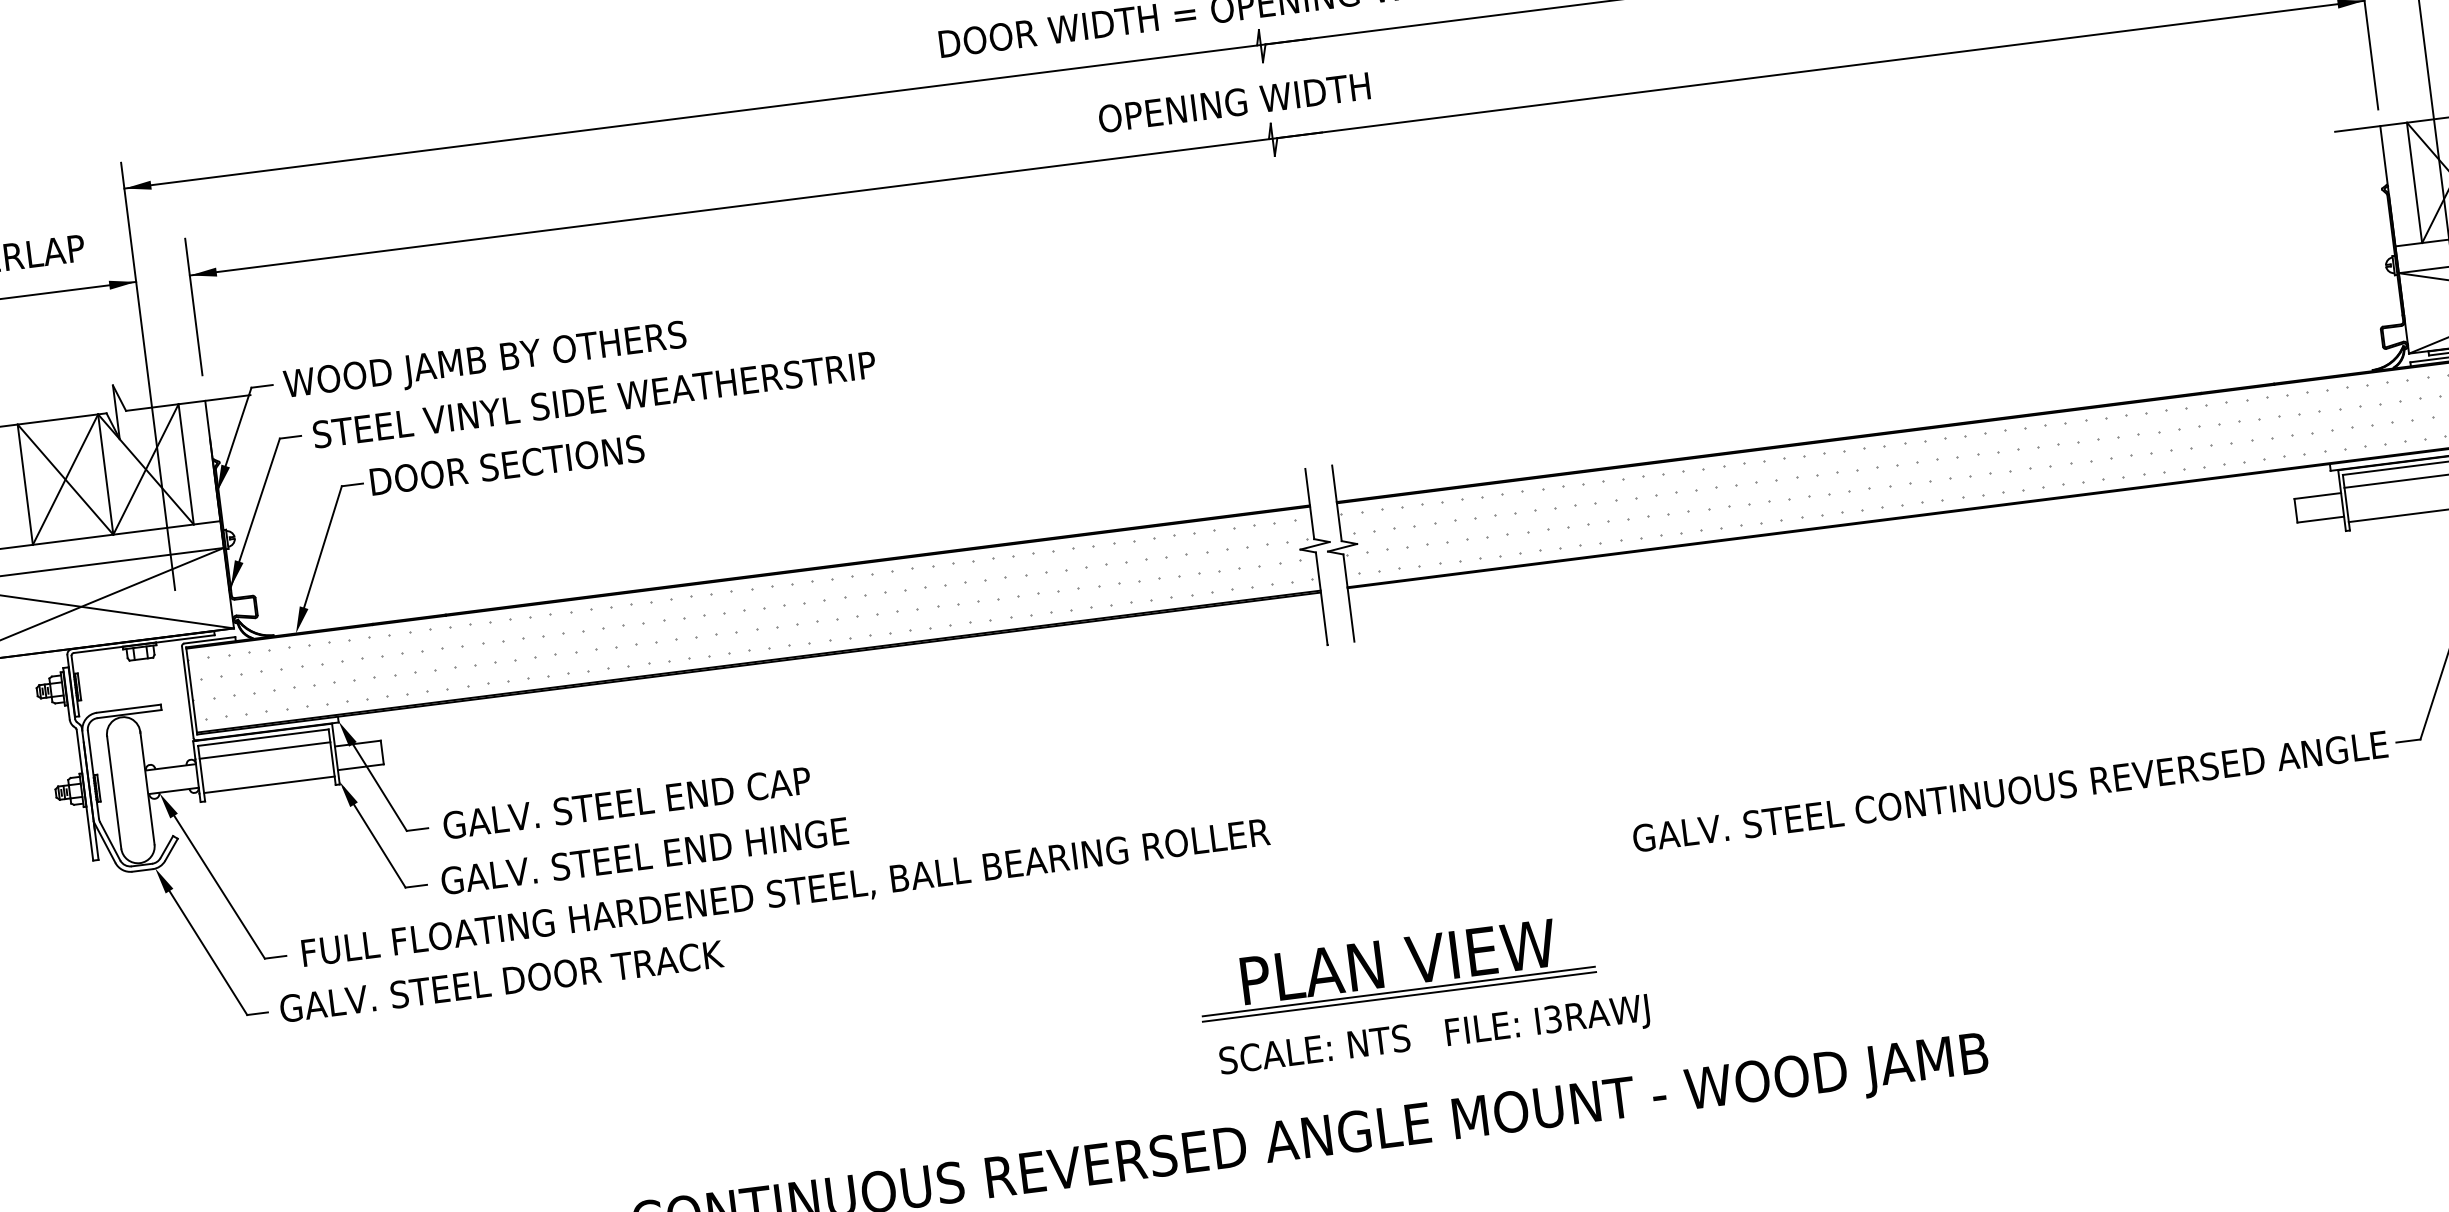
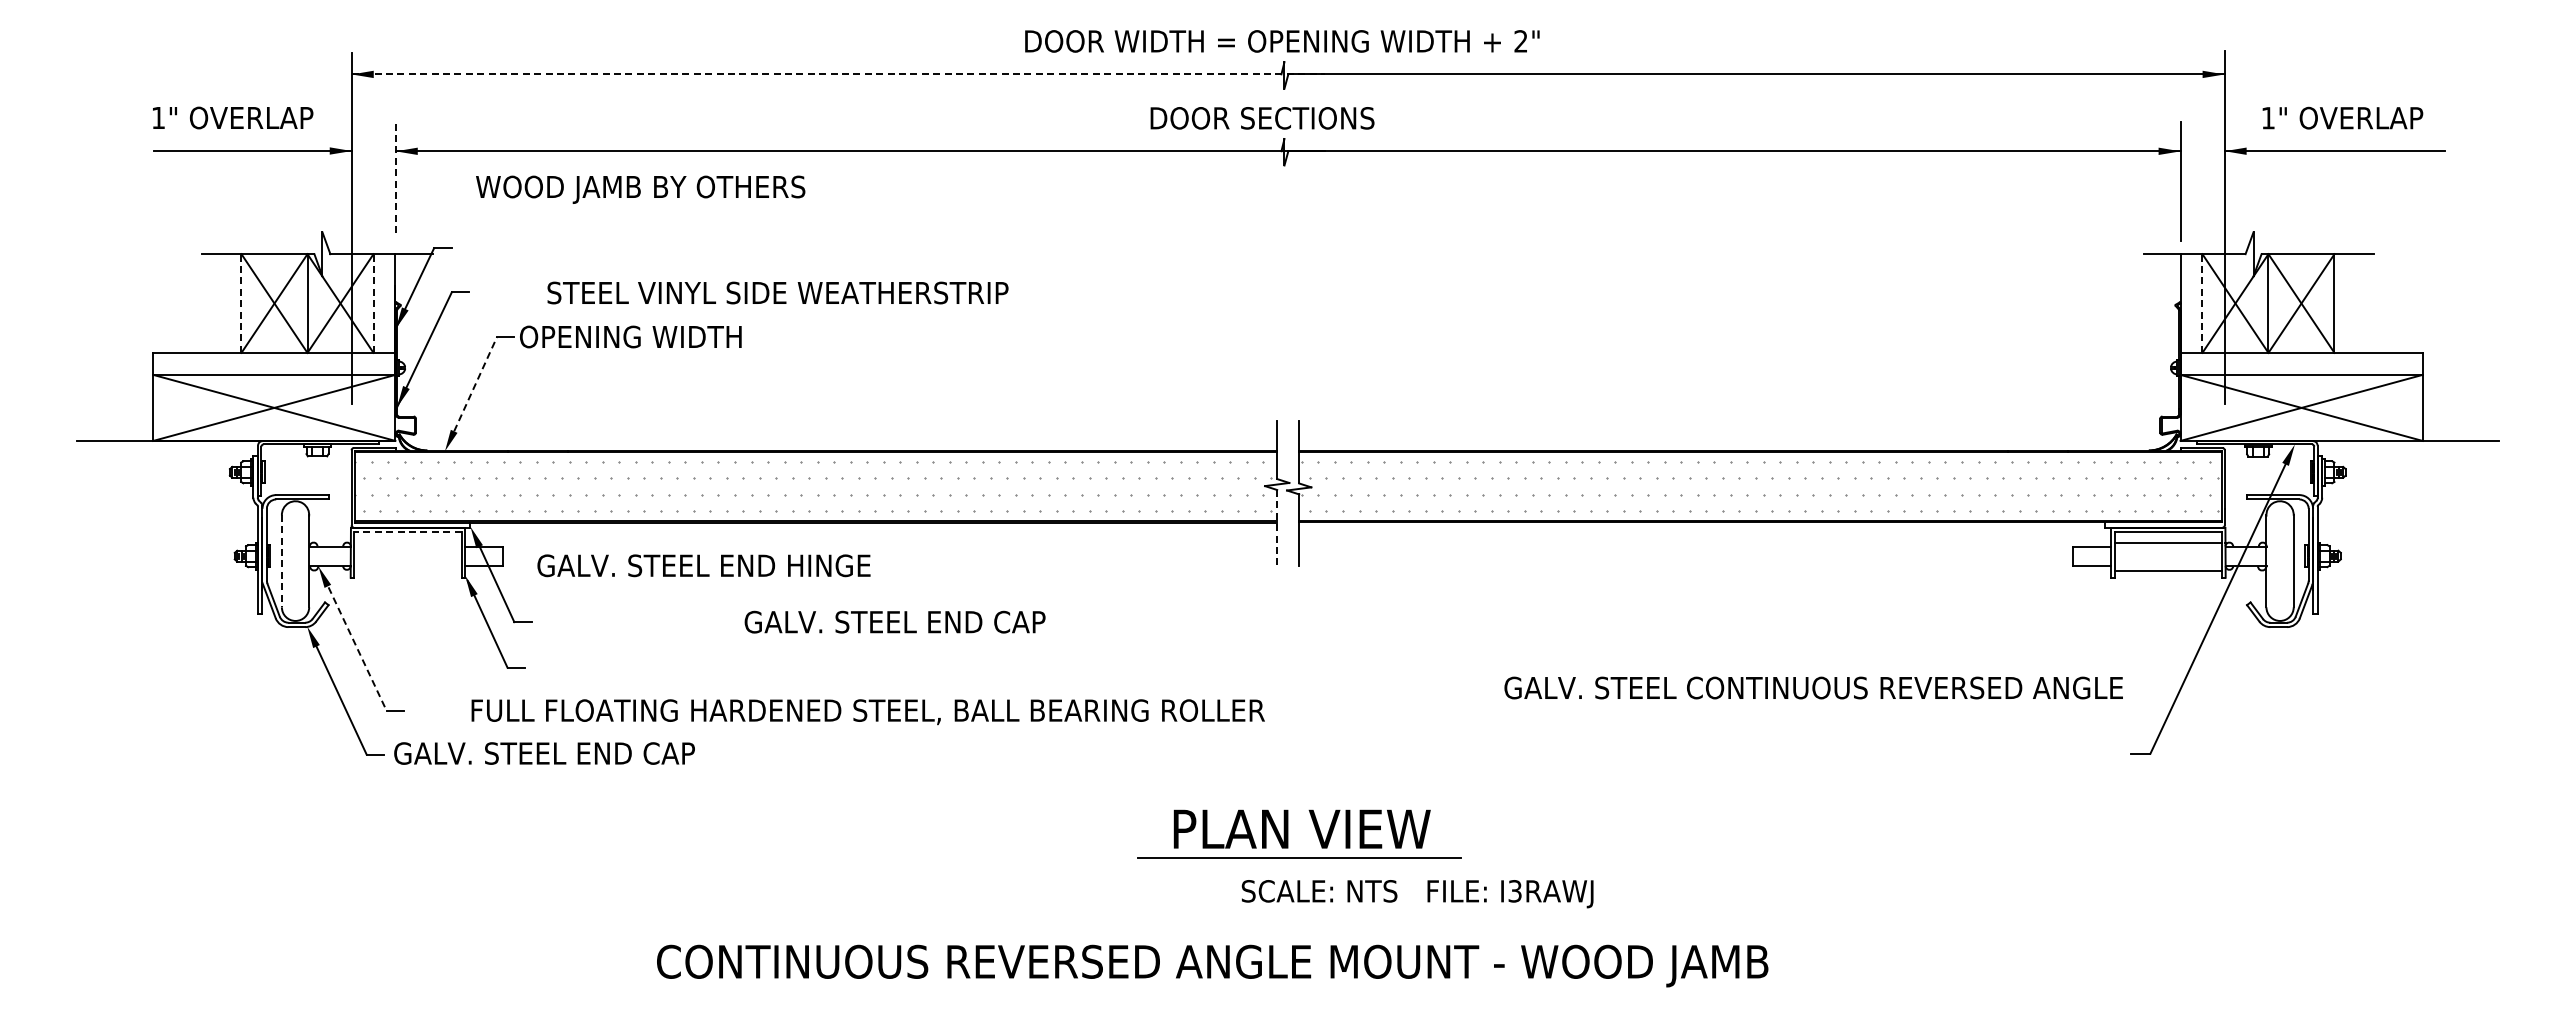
text: (1238, 102) -> (1260, 118), OPENING WIDTH -> DOOR SECTIONS
line: (717, 113) -> (838, 74), solid -> dashed
line: (2414, 182) -> (2202, 303), solid -> dashed
line: (193, 306) -> (395, 176), solid -> dashed
text: (485, 362) -> (640, 189), moved
text: (593, 399) -> (777, 292), moved
line: (186, 464) -> (373, 303), solid -> dashed
text: (506, 464) -> (632, 336), DOOR SECTIONS -> OPENING WIDTH
line: (25, 484) -> (241, 303), solid -> dashed
line: (322, 547) -> (475, 384), solid -> dashed
line: (1322, 599) -> (1277, 528), solid -> dashed
line: (264, 737) -> (408, 532), solid -> dashed
line: (264, 750) -> (407, 542), removed
line: (268, 784) -> (407, 570), removed
text: (2009, 790) -> (1813, 687), moved
line: (113, 792) -> (281, 561), solid -> dashed
text: (626, 802) -> (894, 621), moved
text: (644, 855) -> (703, 565), moved
line: (216, 881) -> (355, 643), solid -> dashed
text: (785, 894) -> (867, 712), moved
text: (614, 967) -> (668, 753), GALV. STEEL DOOR TRACK -> GALV. STEEL END CAP
line: (1399, 991) -> (1299, 853), removed
text: (1434, 1038) -> (1417, 894), moved

